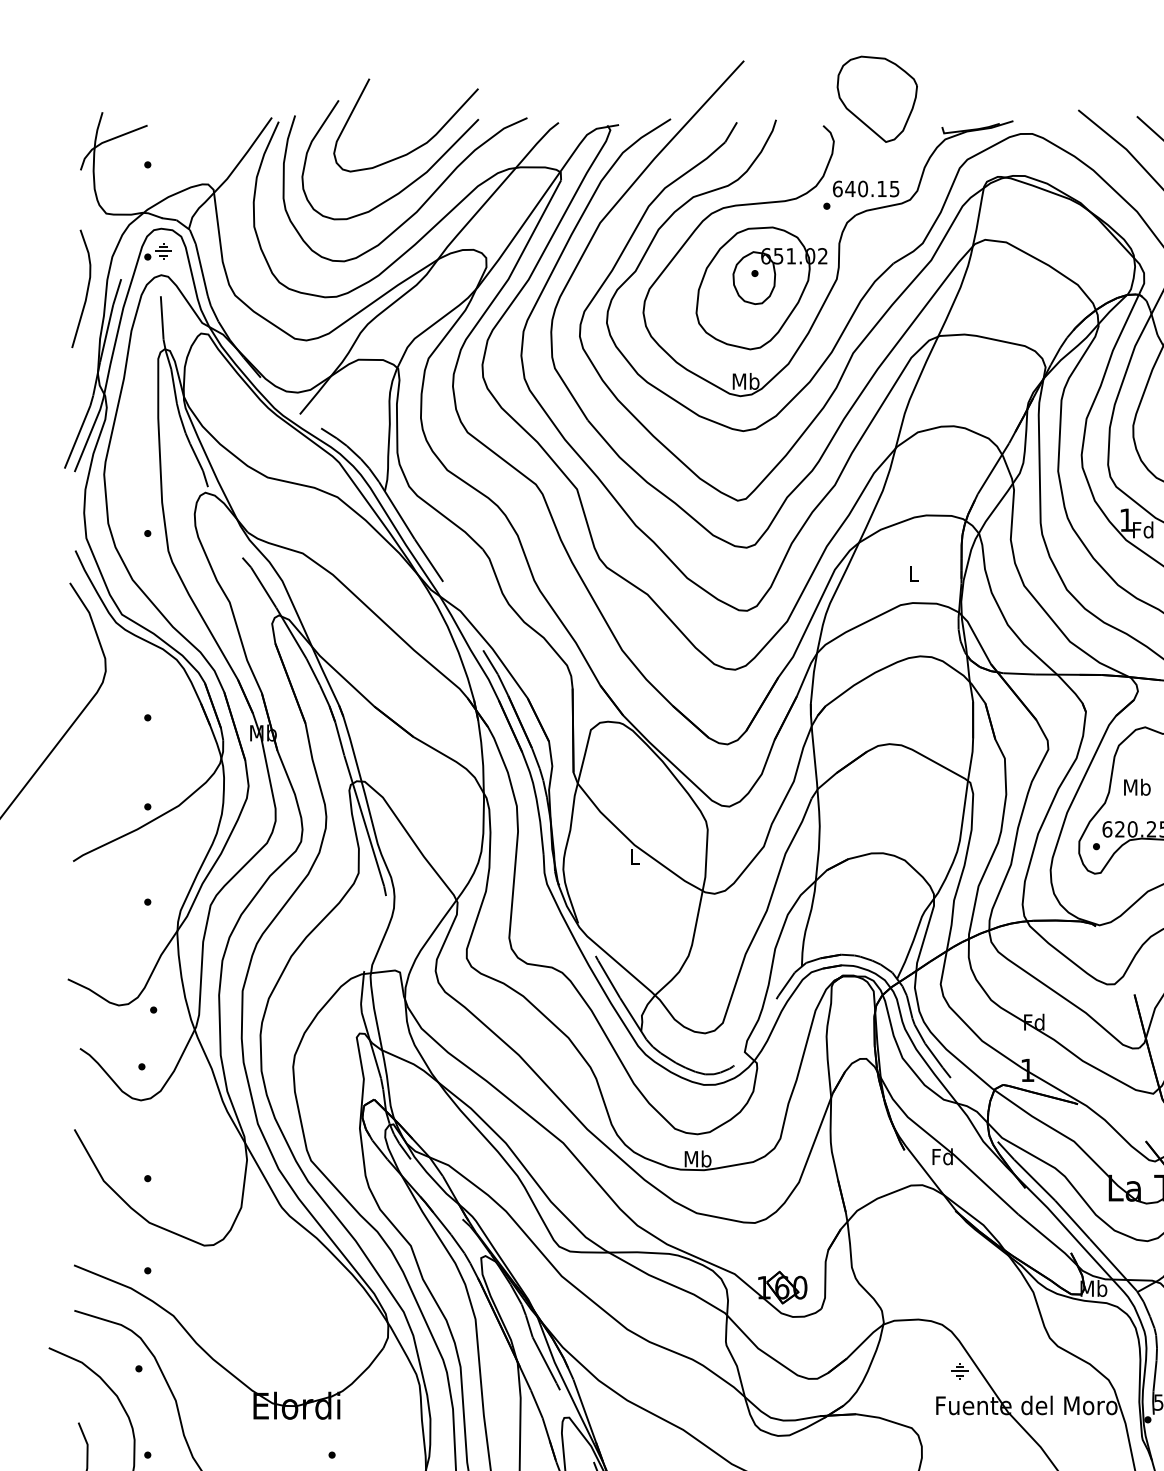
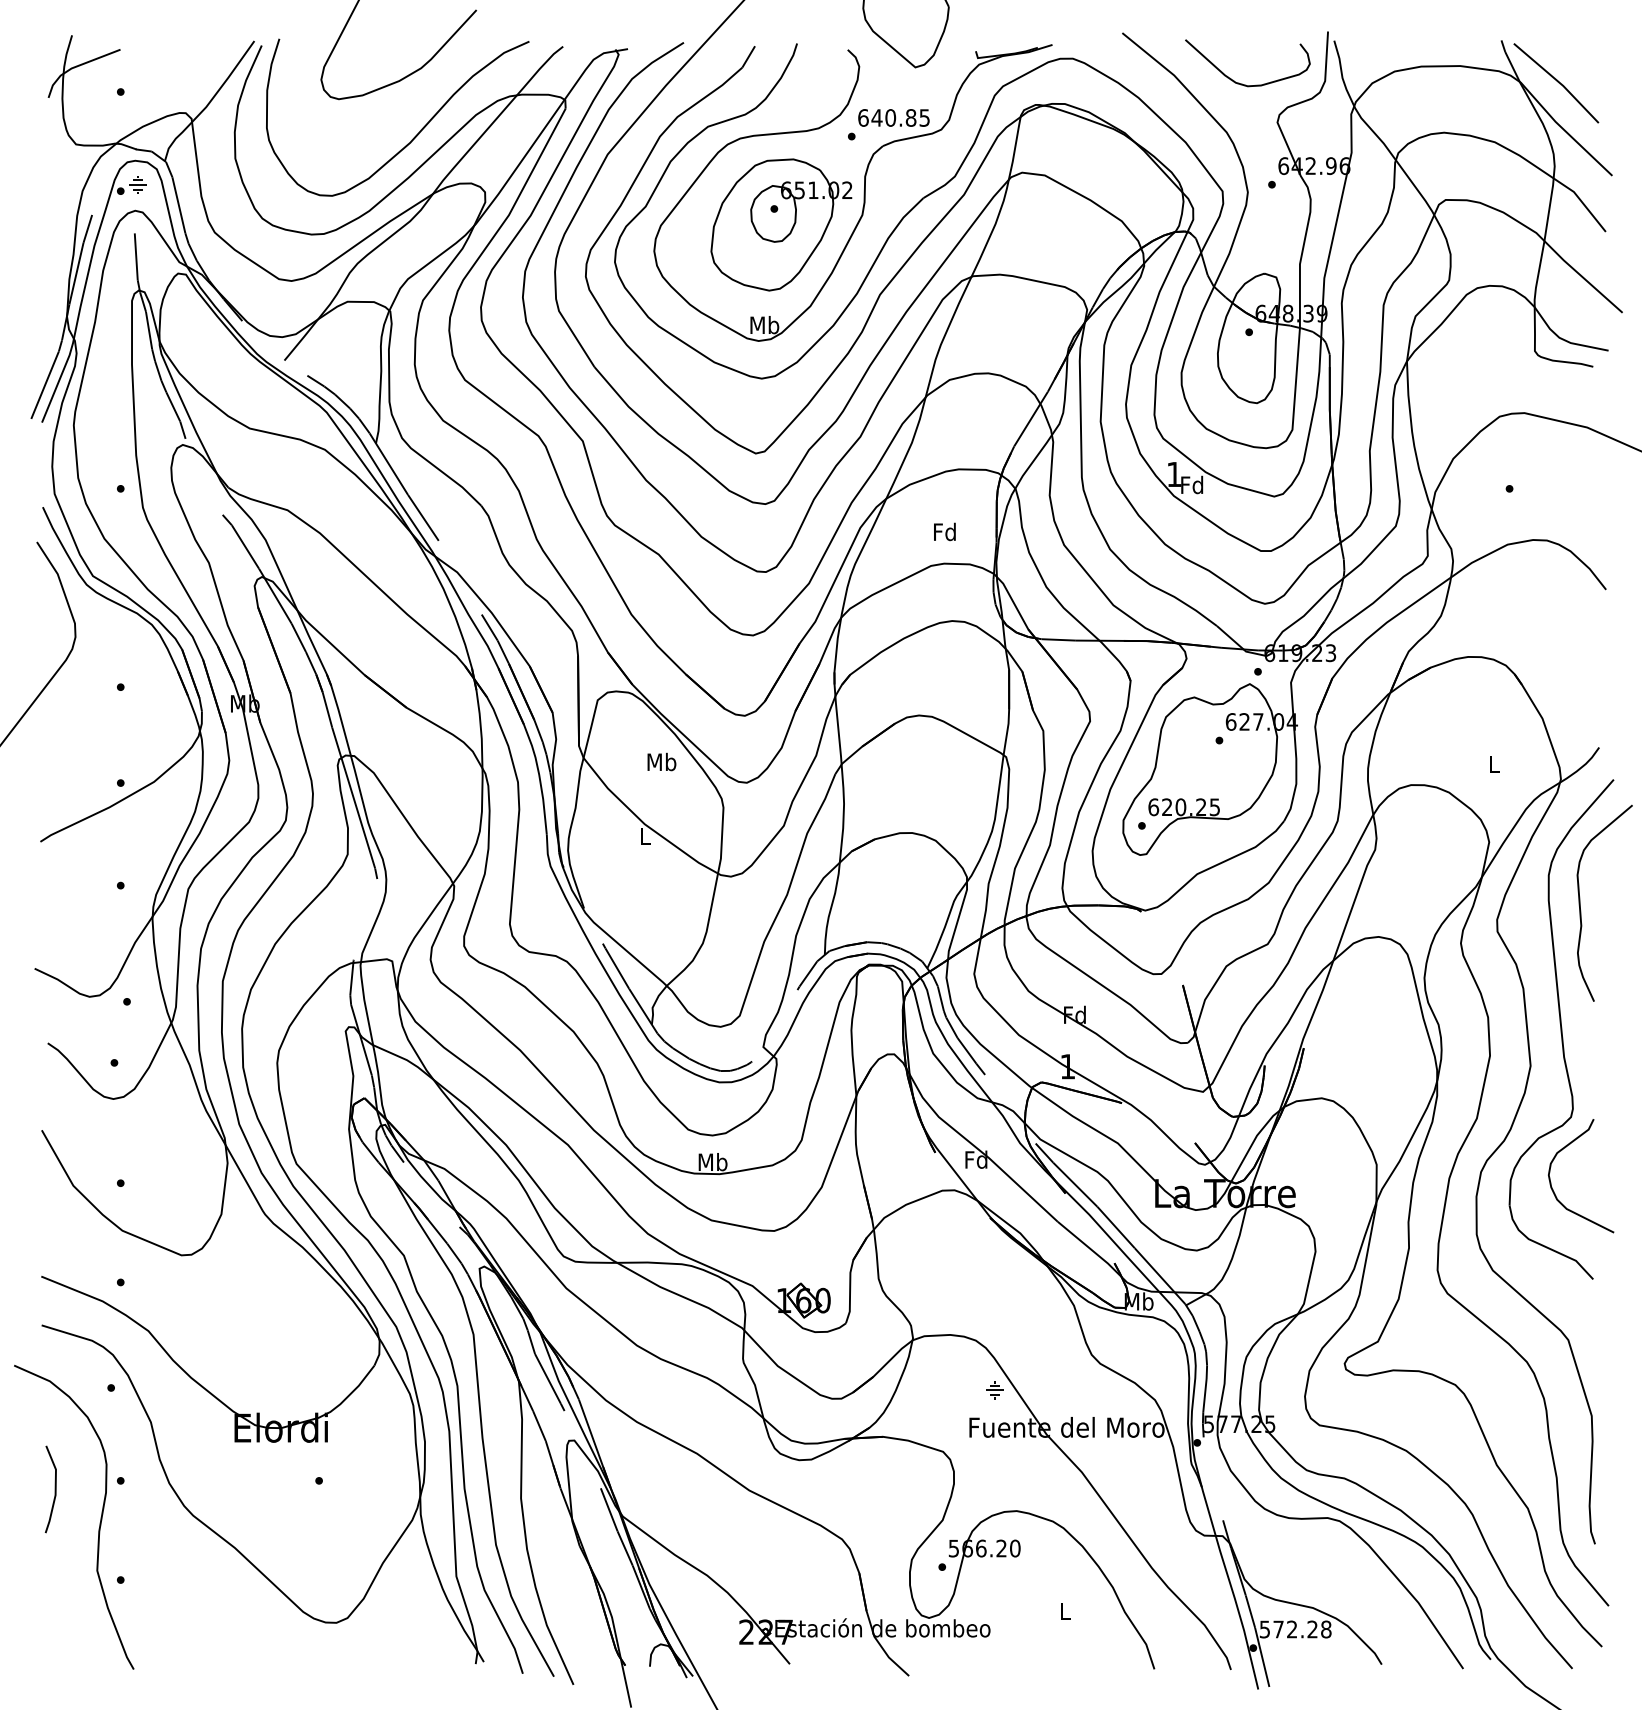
curve: (409, 183) -> (402, 112), removed
text: (881, 188) -> (910, 117), 640.15 -> 640.85
curve: (86, 291) -> (54, 228), removed
text: (913, 573) -> (944, 531), L -> Fd
text: (1136, 786) -> (661, 761), moved

